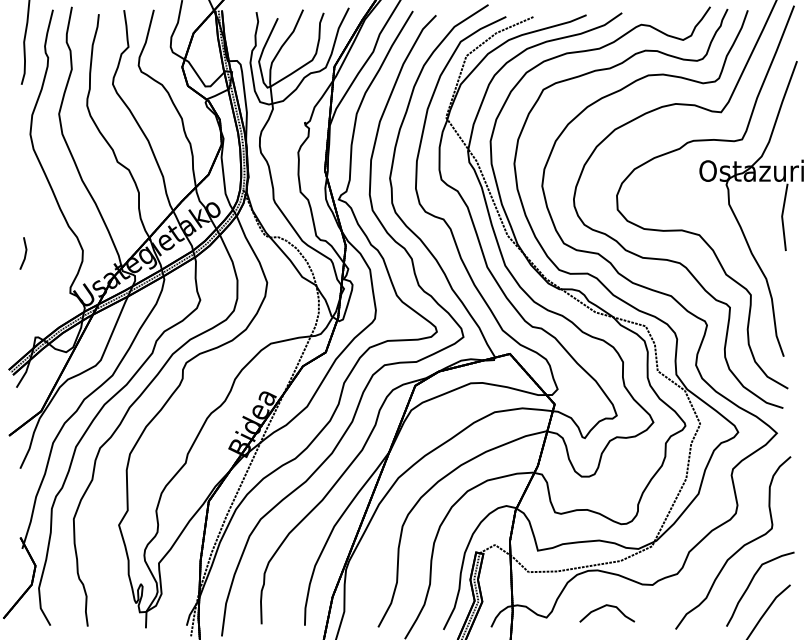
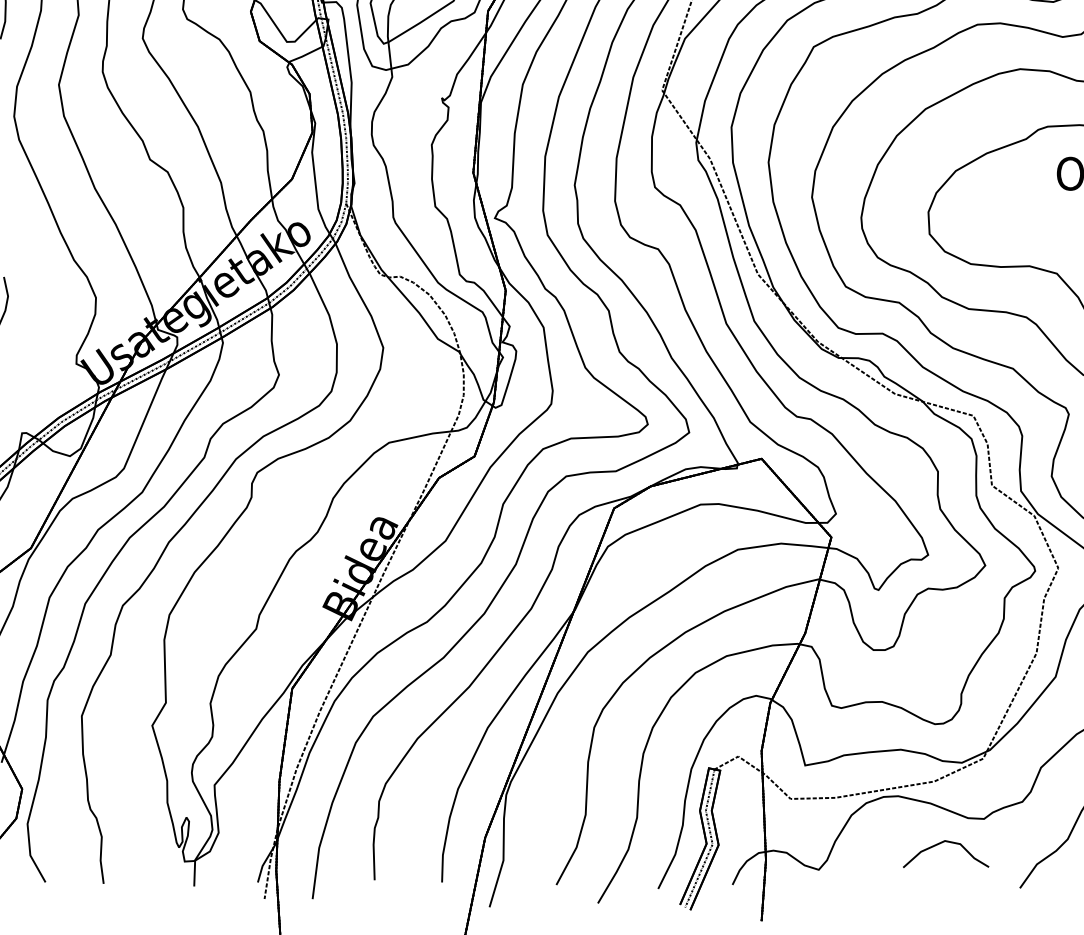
curve: (604, 607) -> (941, 844), moved

